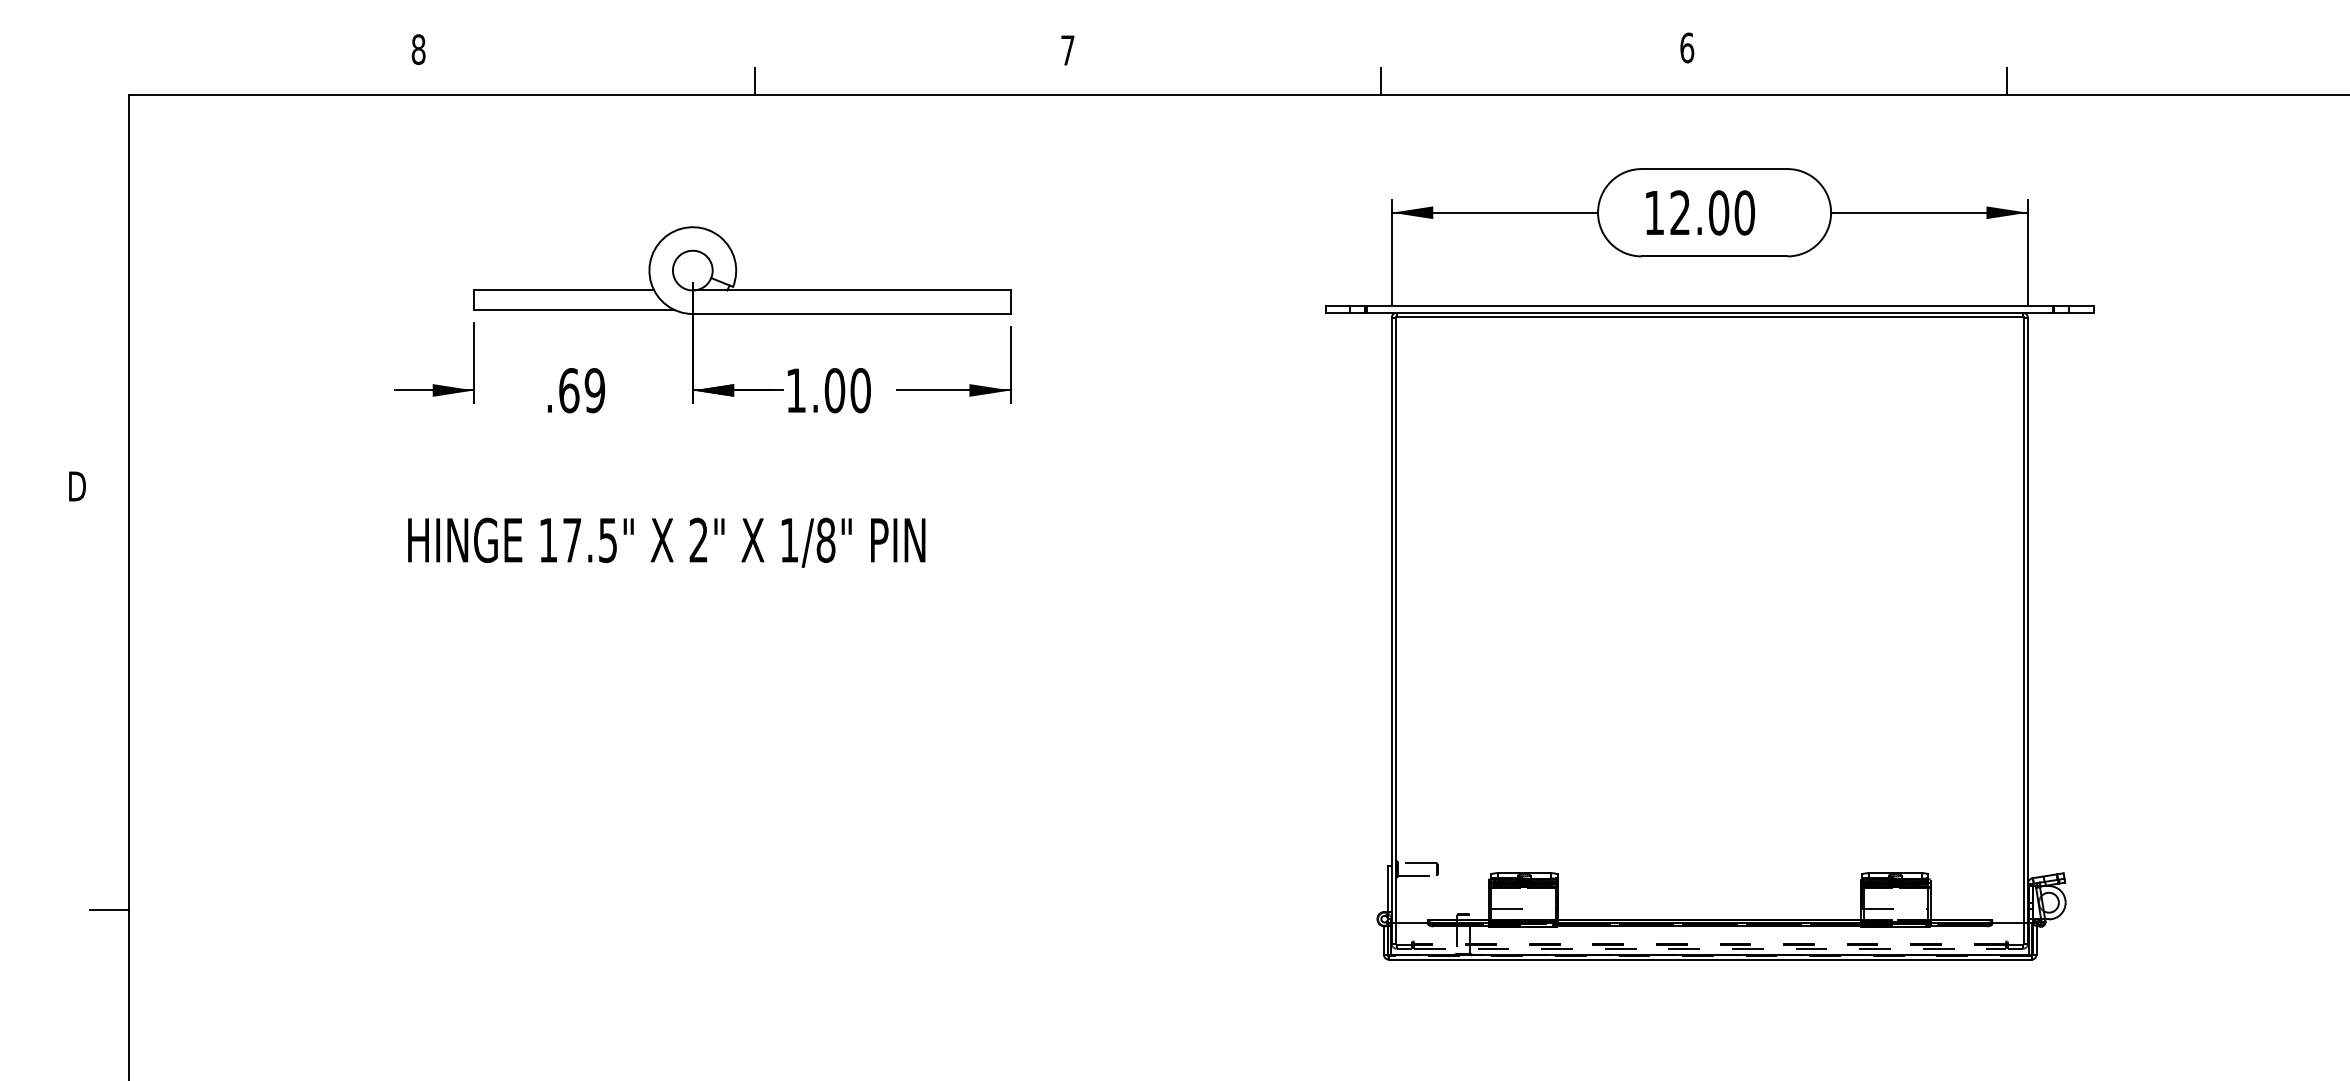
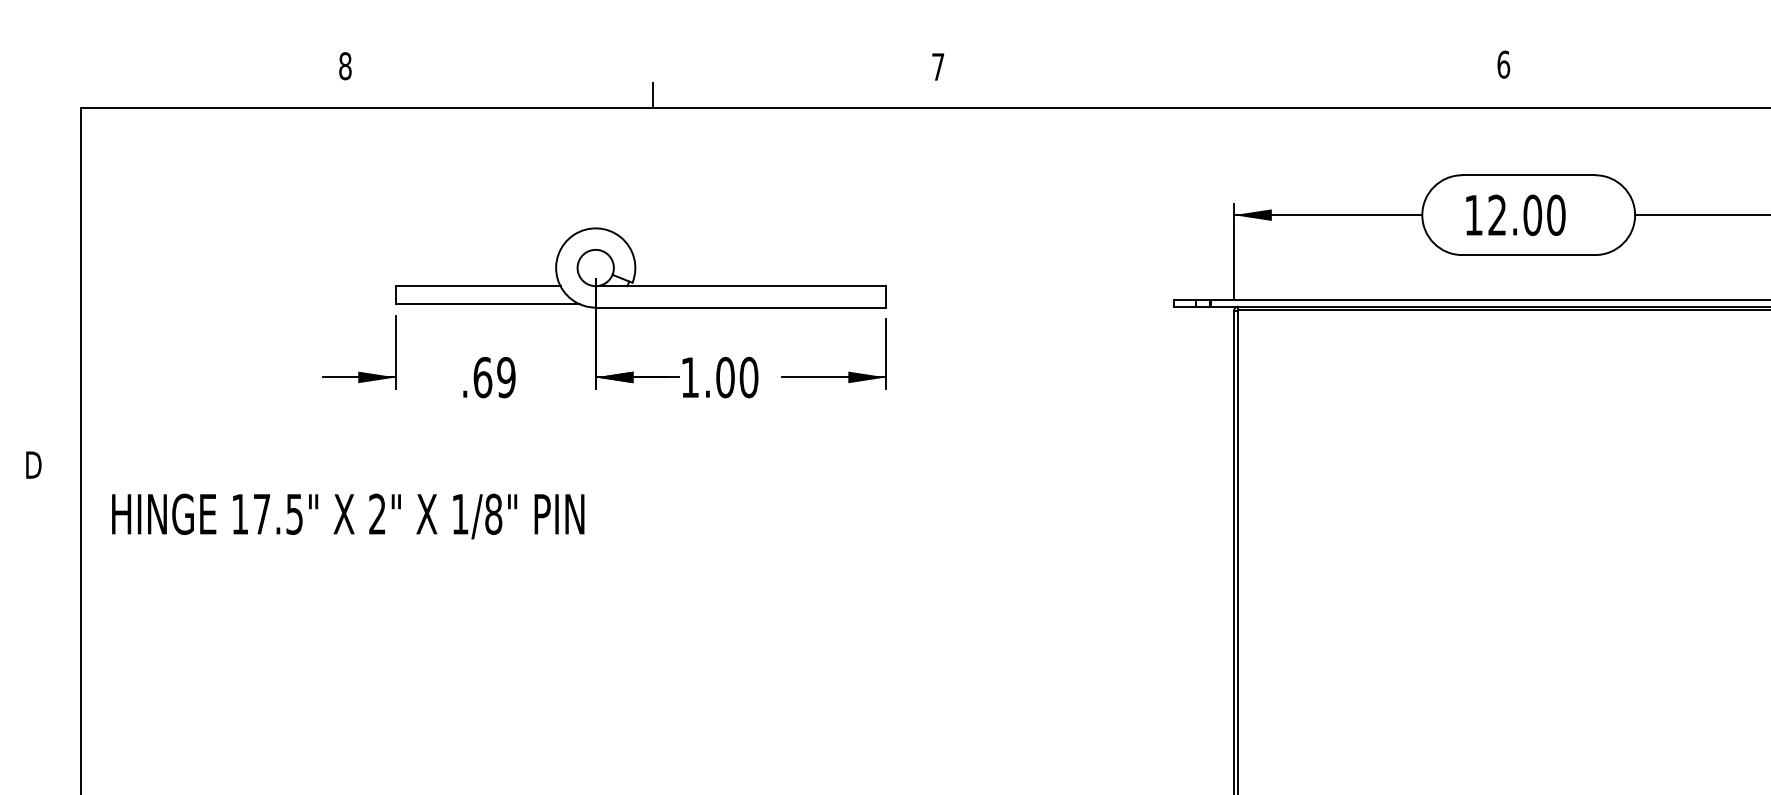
line: (1381, 80) -> (1224, 94), removed
text: (666, 542) -> (348, 516), moved

